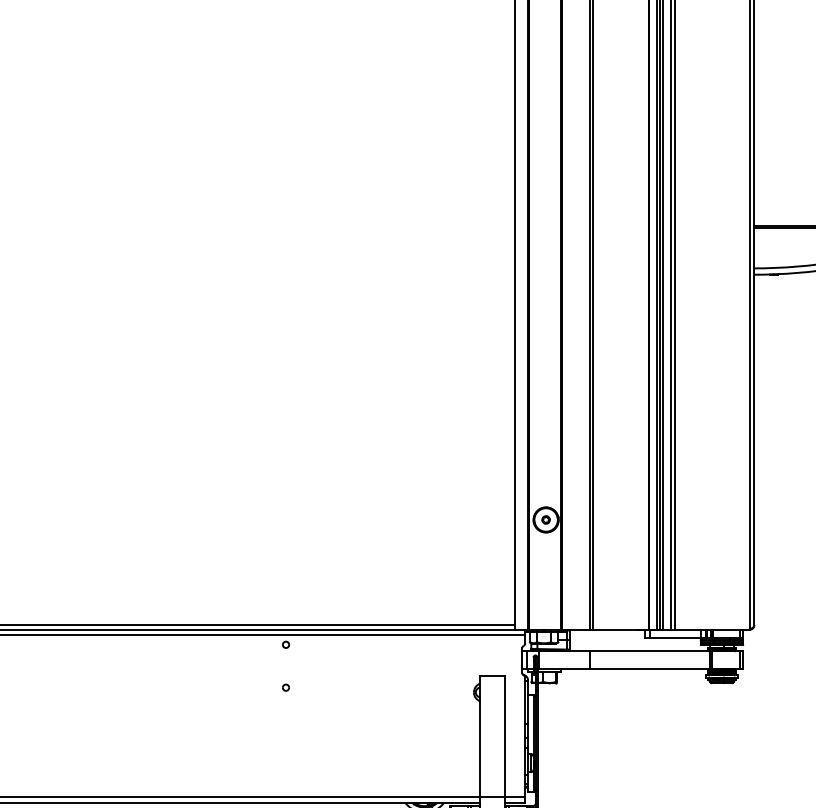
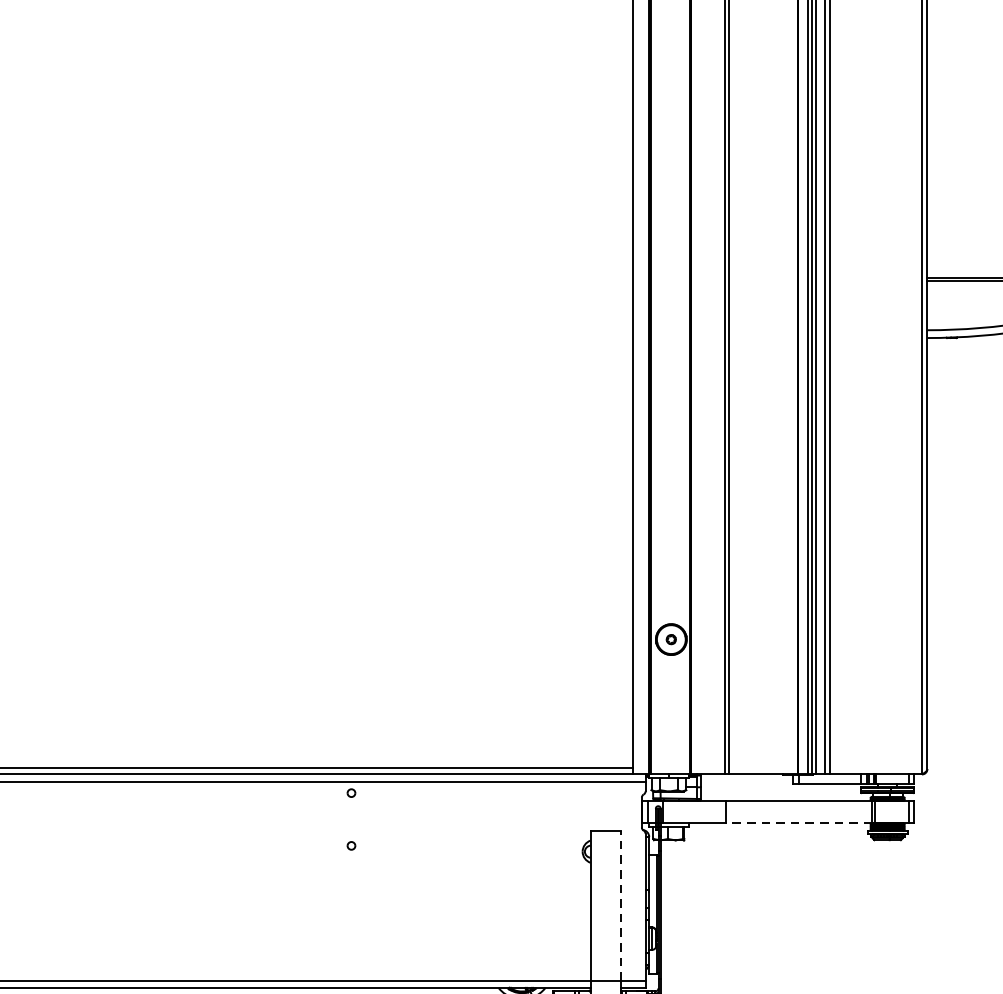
line: (649, 669) -> (798, 823), solid -> dashed
line: (504, 736) -> (620, 905), solid -> dashed

